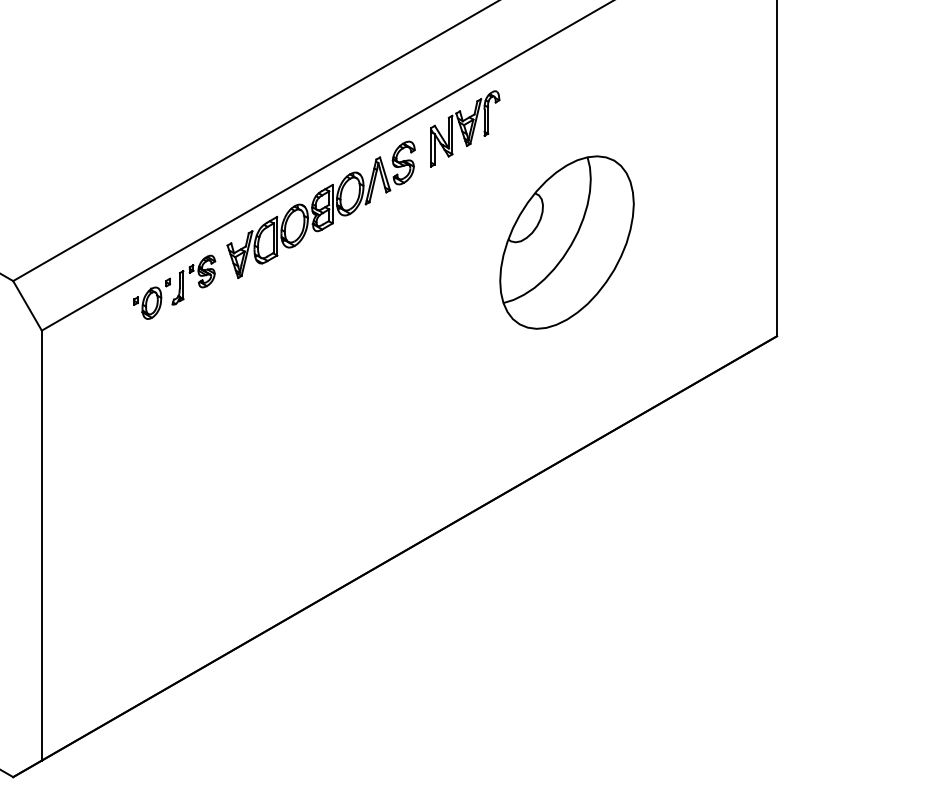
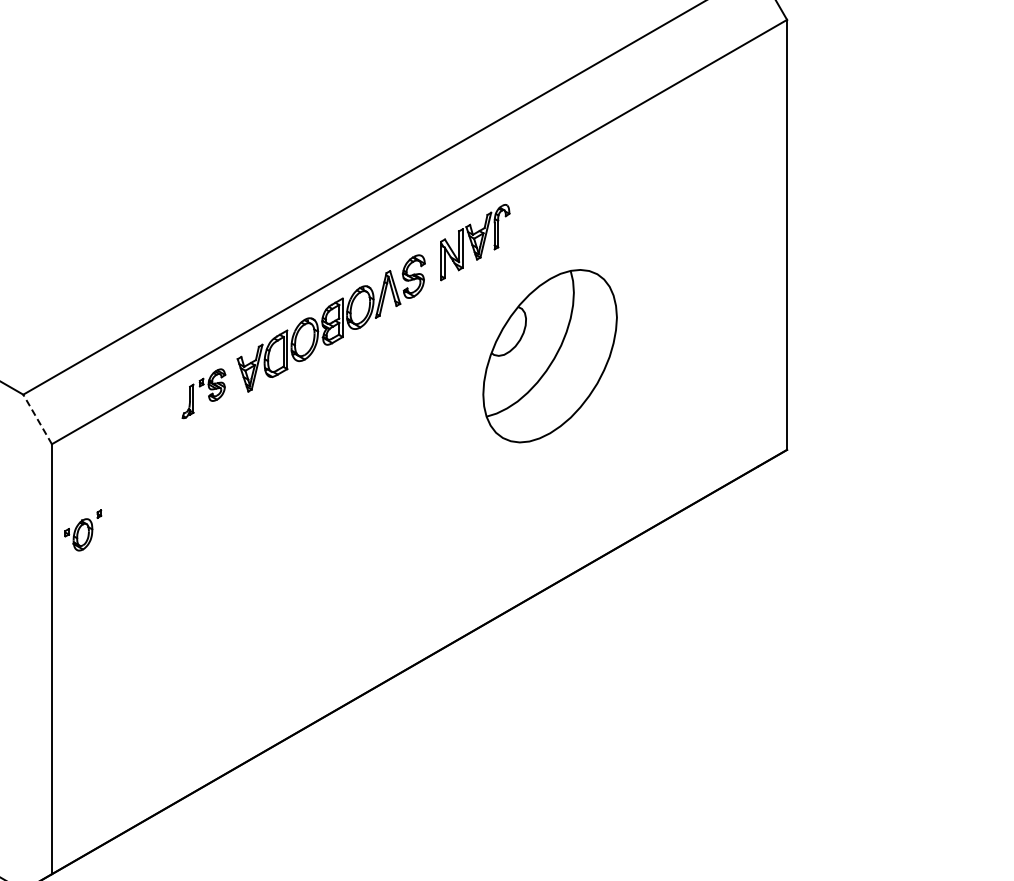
part: (566, 242) -> (549, 356), moved
part: (152, 298) -> (83, 530), moved
line: (27, 305) -> (37, 419), solid -> dashed

